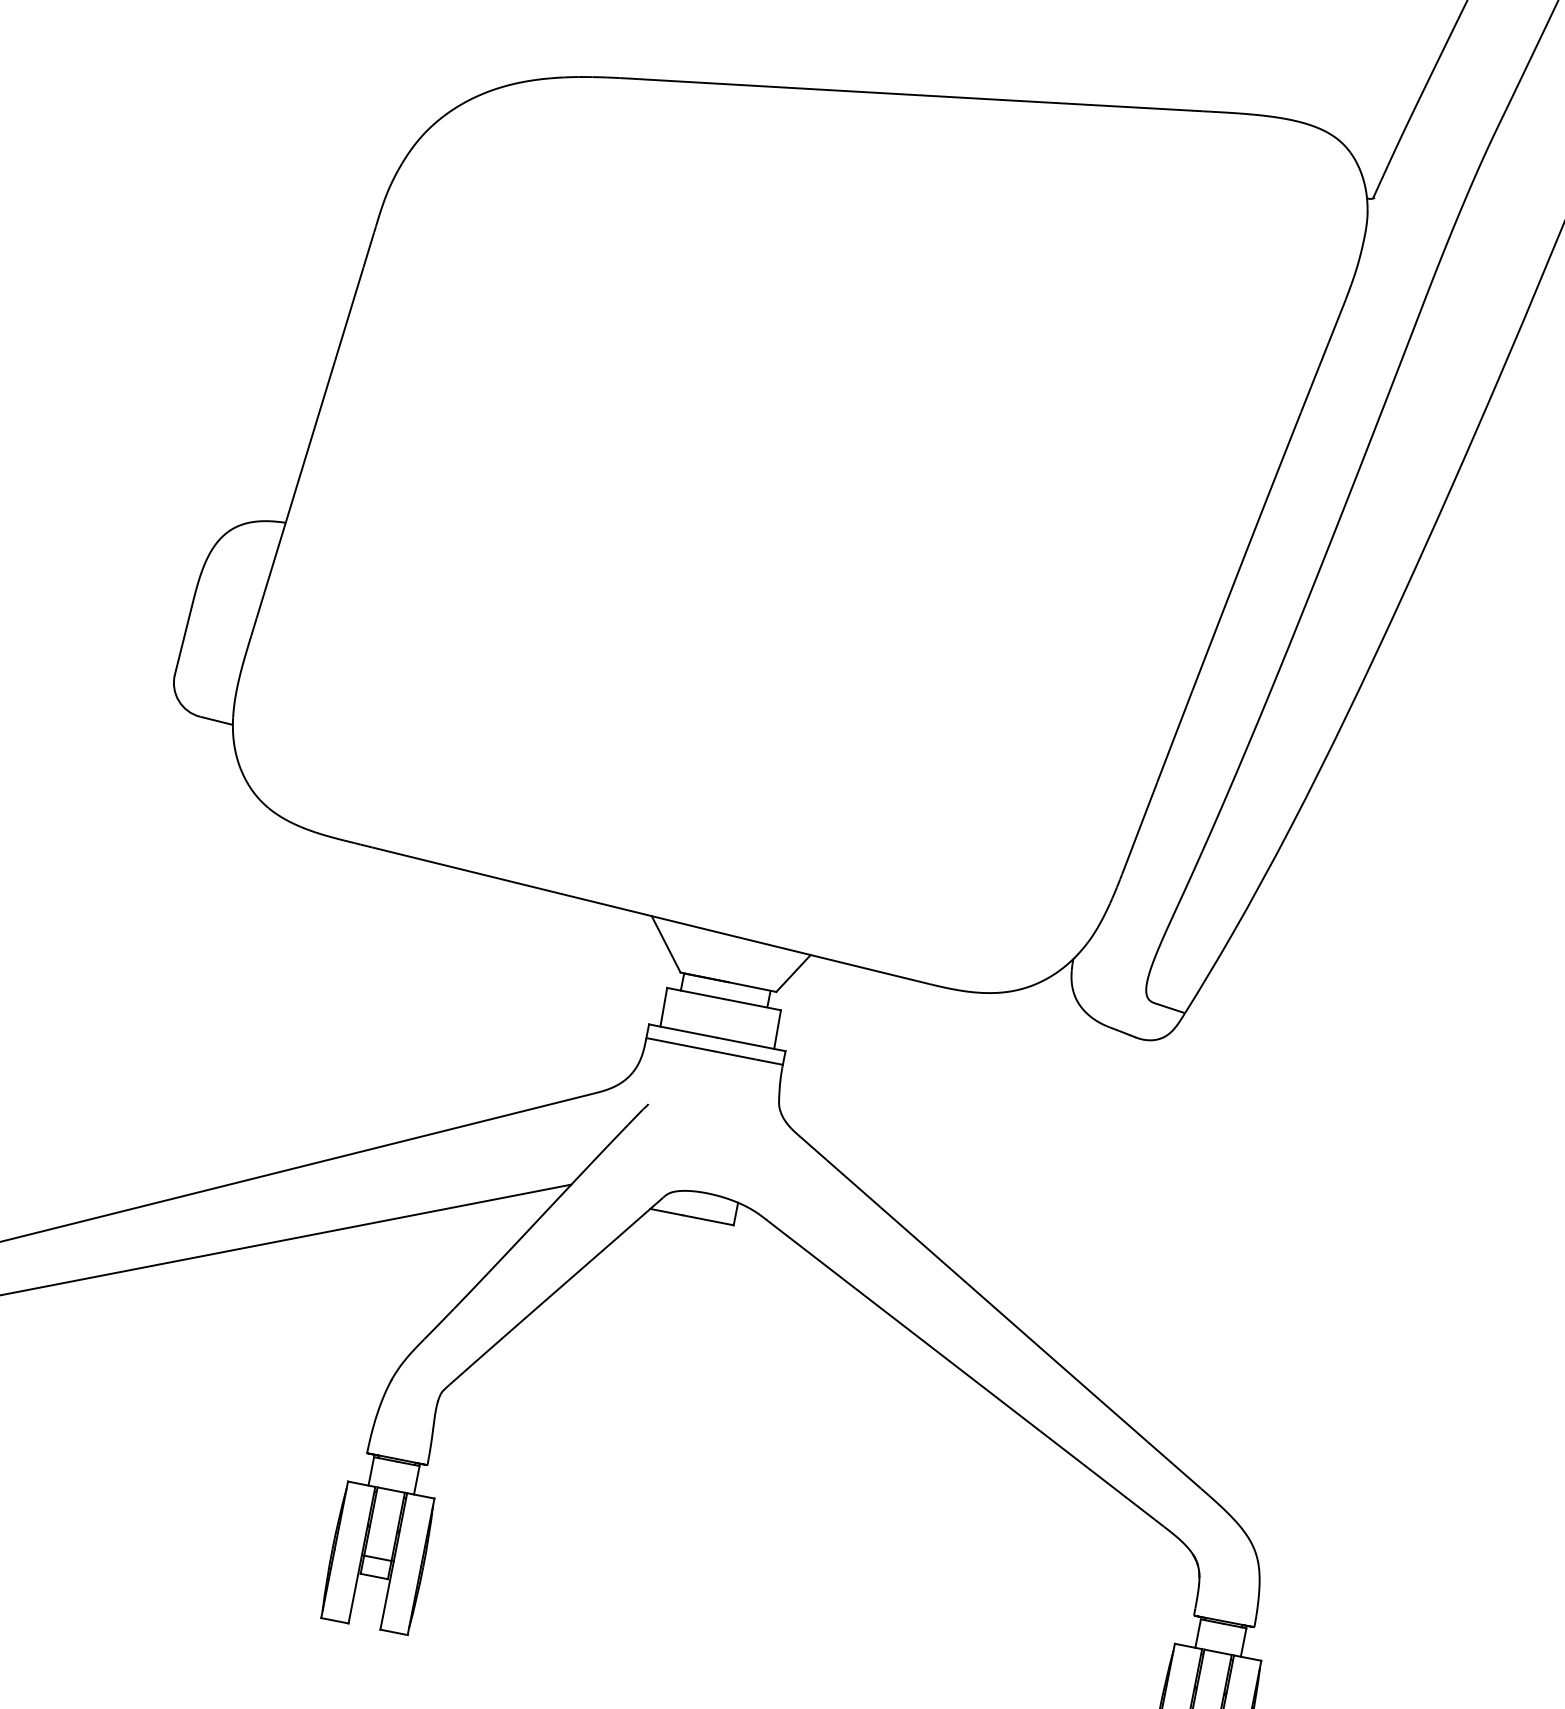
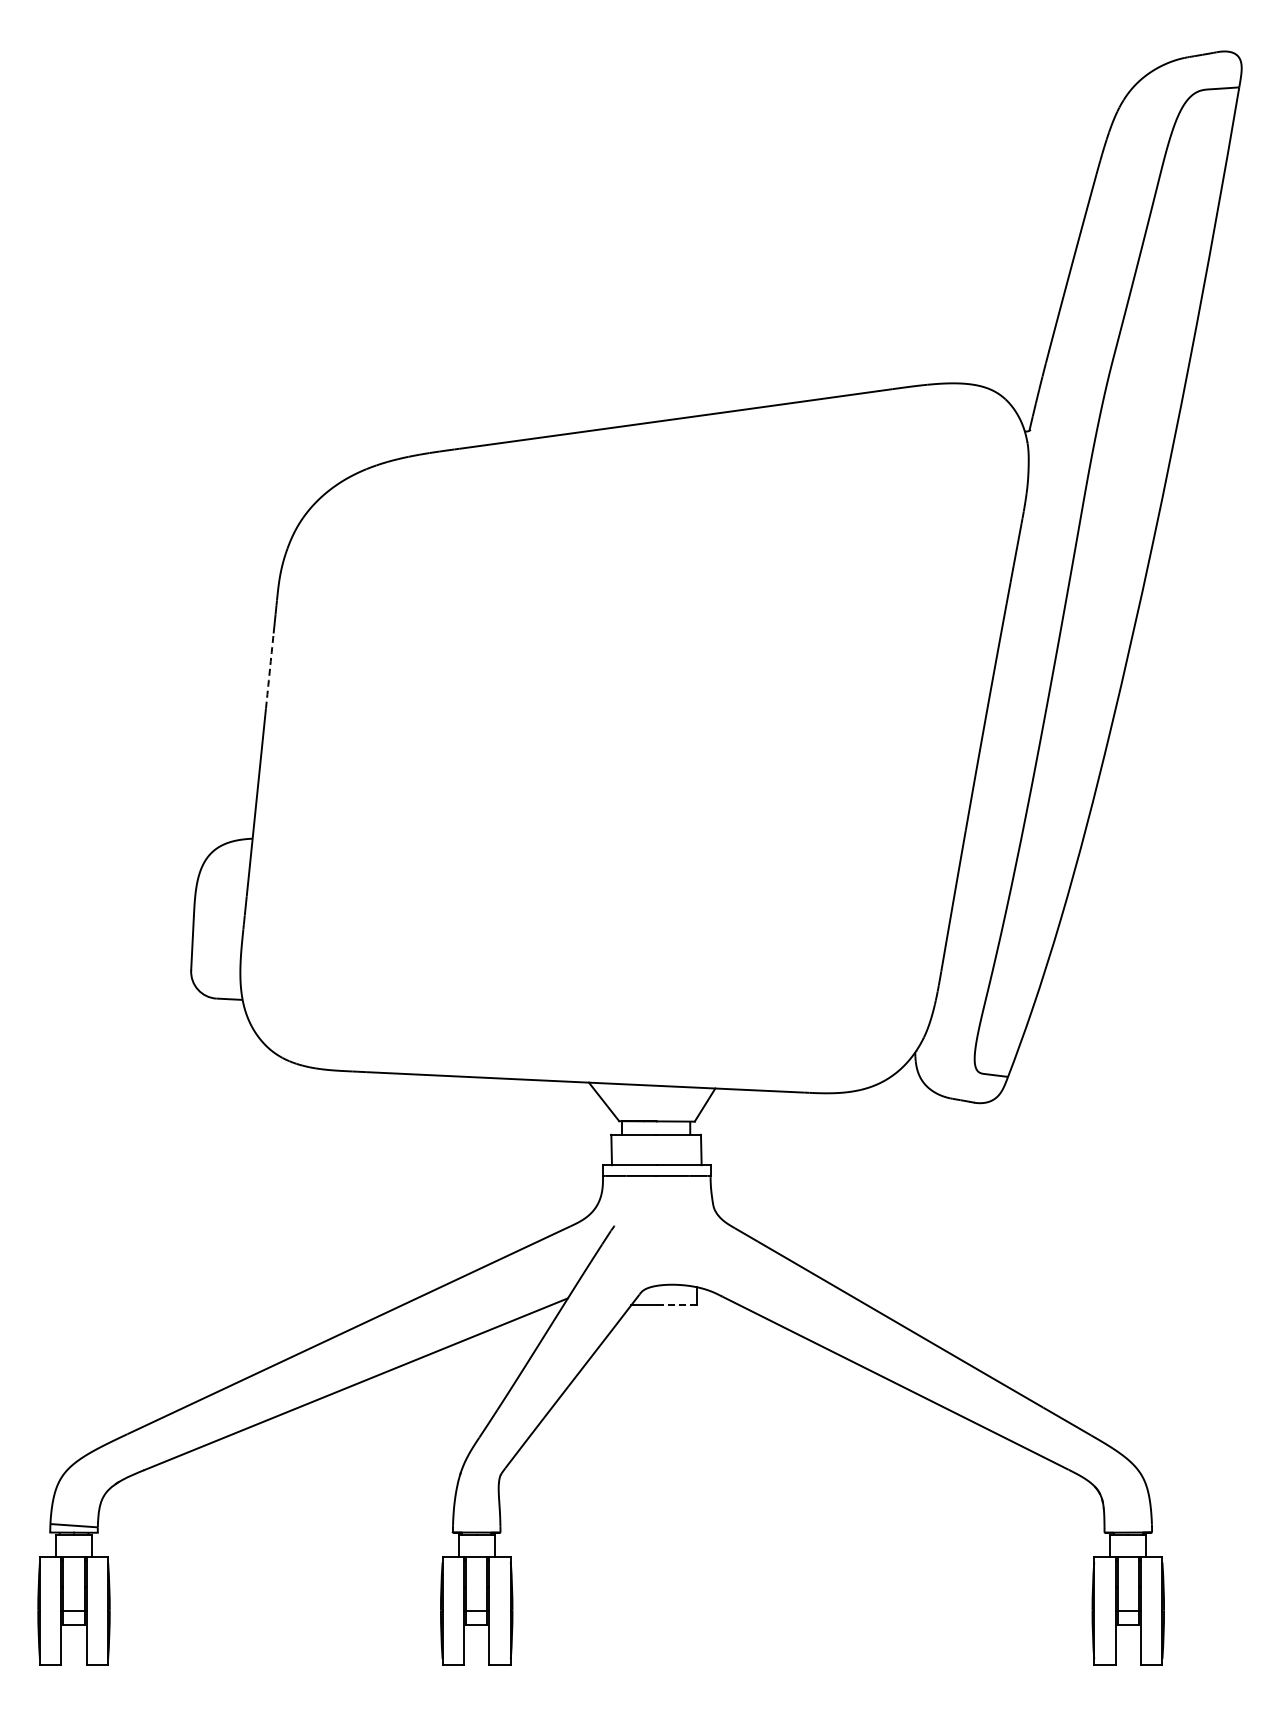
arc: (348, 314) -> (269, 671), solid -> dashed
line: (707, 1220) -> (676, 1305), solid -> dashed

